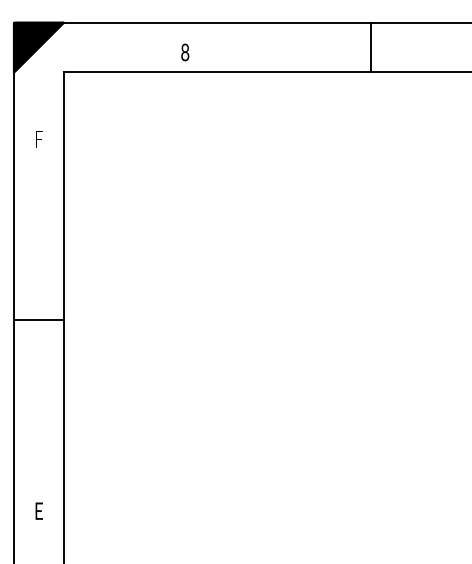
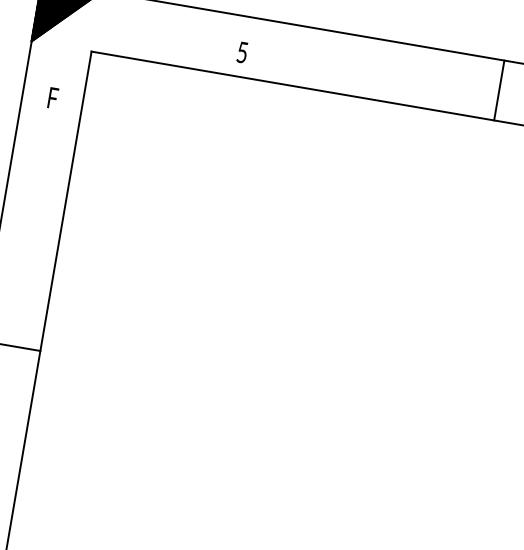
line: (371, 47) -> (499, 90), moved
text: (185, 52) -> (242, 52), 8 -> 5
text: (39, 139) -> (53, 98), moved

